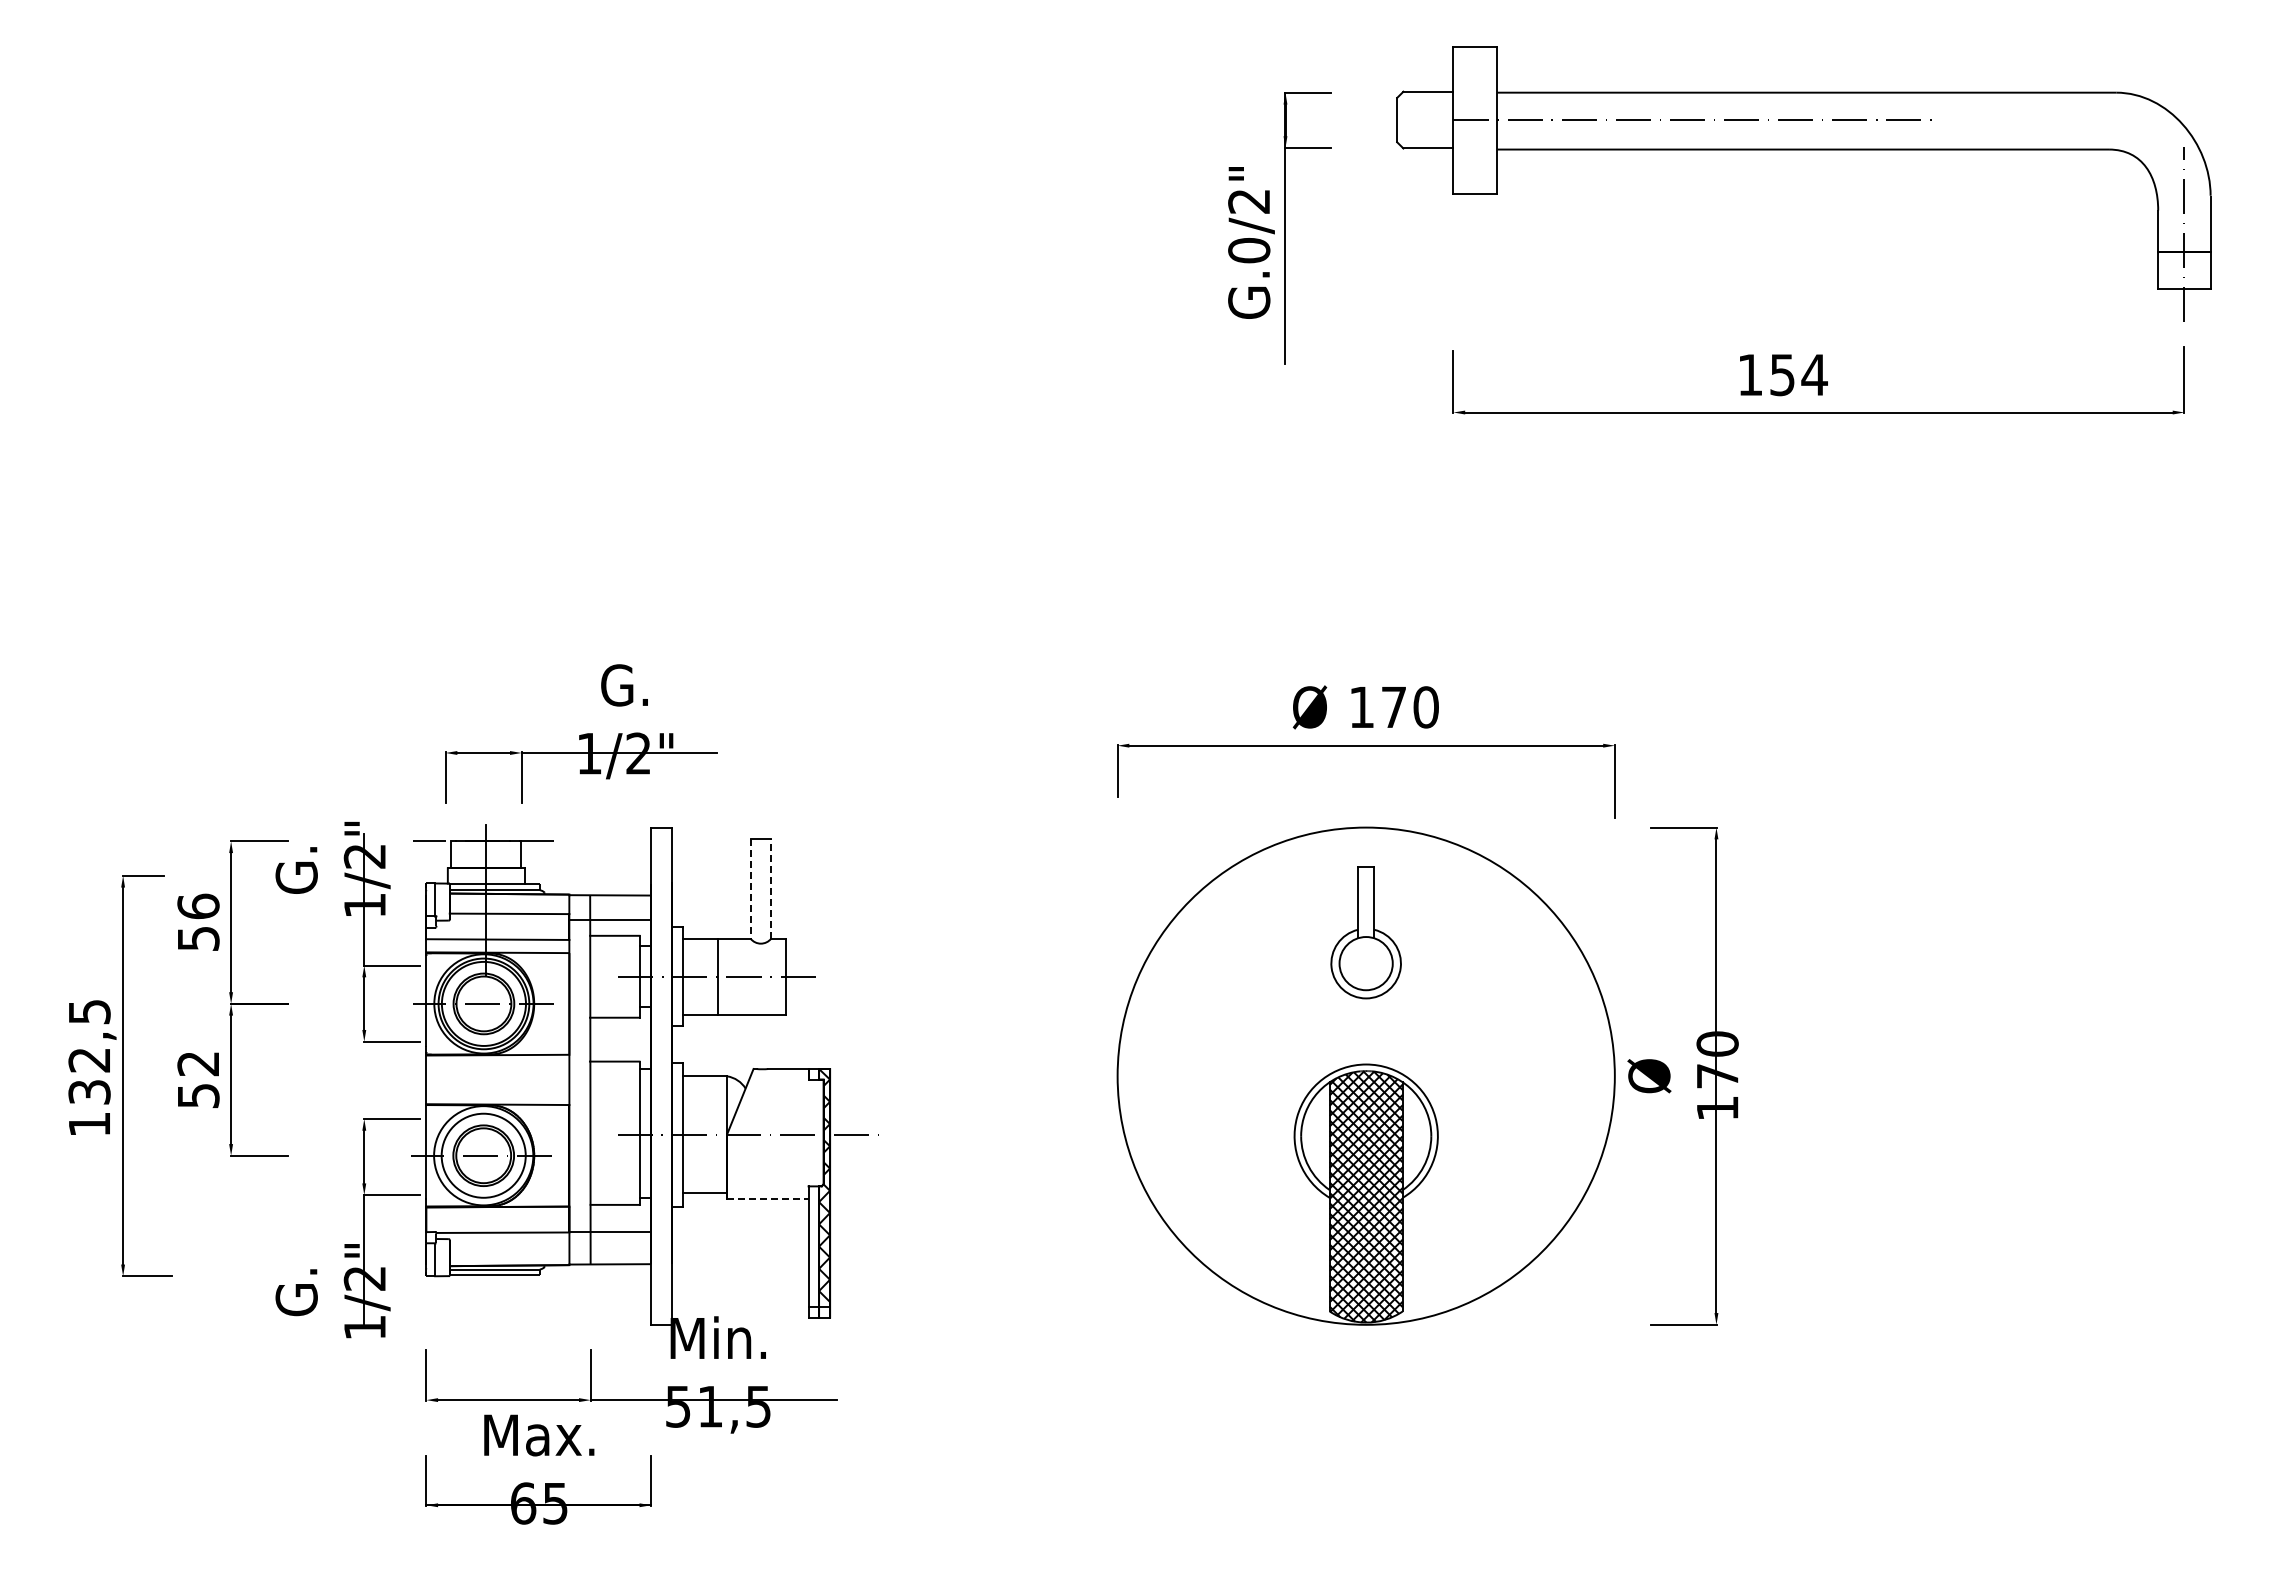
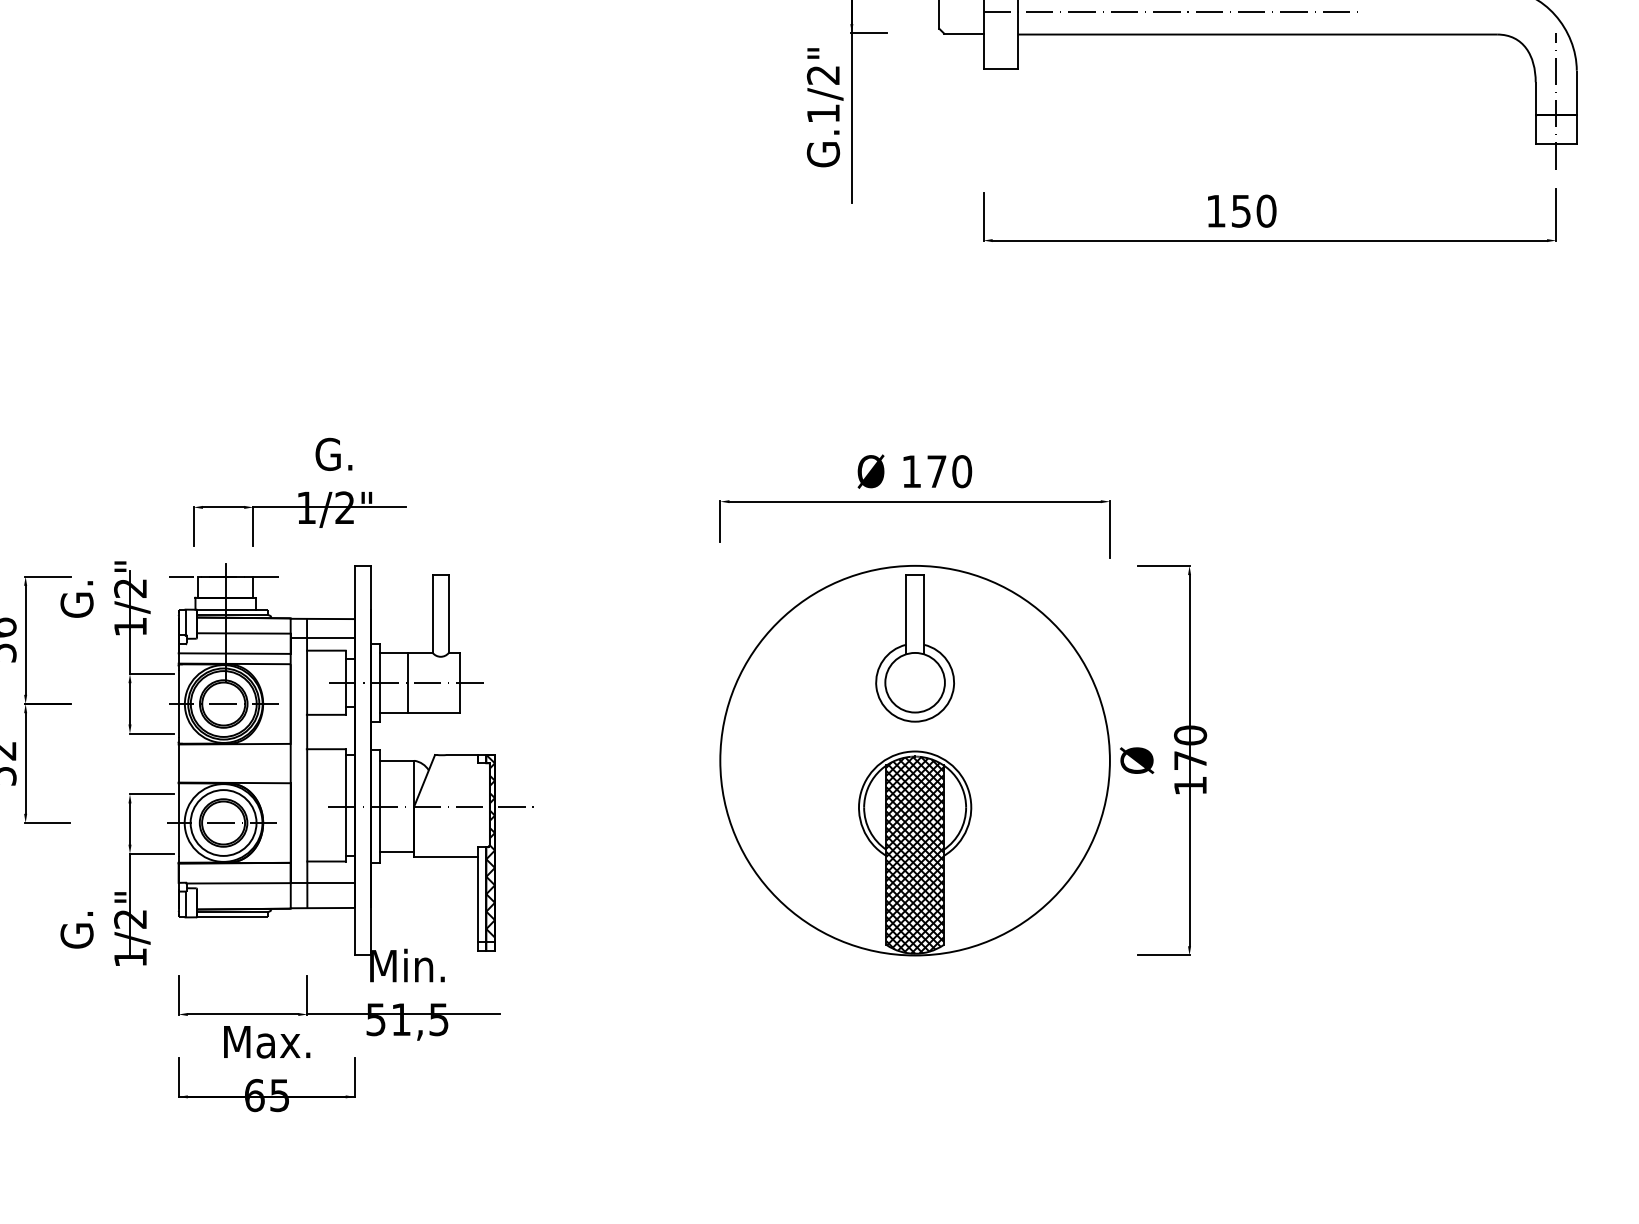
text: (1249, 250) -> (823, 113), G.0/2" -> G.1/2"
text: (1814, 374) -> (1266, 210), 154 -> 150
line: (750, 889) -> (432, 614), dashed -> solid
line: (771, 889) -> (449, 614), dashed -> solid
part: (1365, 932) -> (914, 648), size x1.43
line: (767, 1199) -> (445, 857), dashed -> solid

